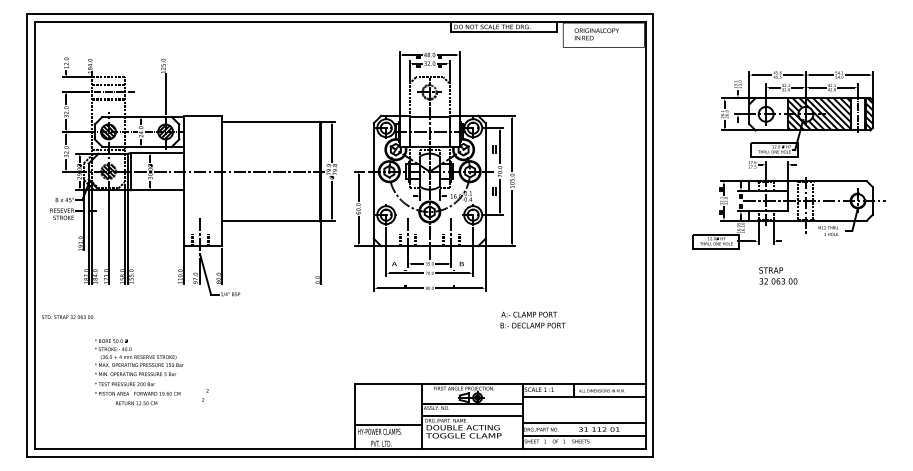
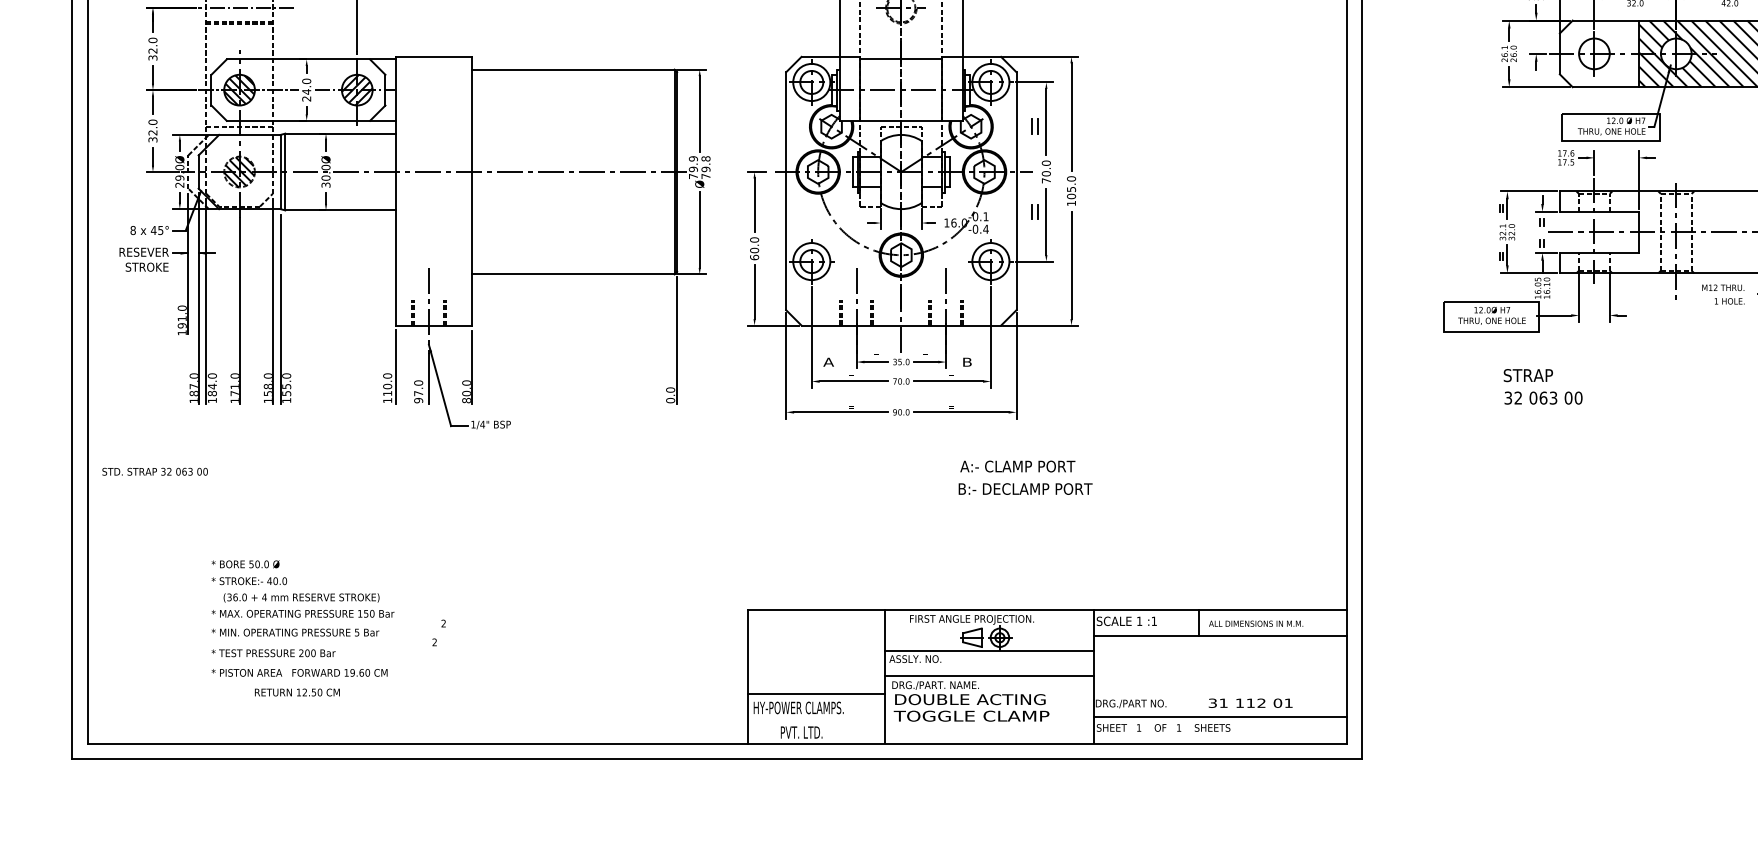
text: (778, 275) -> (1543, 385), moved
text: (532, 319) -> (1024, 476), moved
text: (139, 372) -> (303, 629), moved
line: (584, 423) -> (1220, 690), removed

